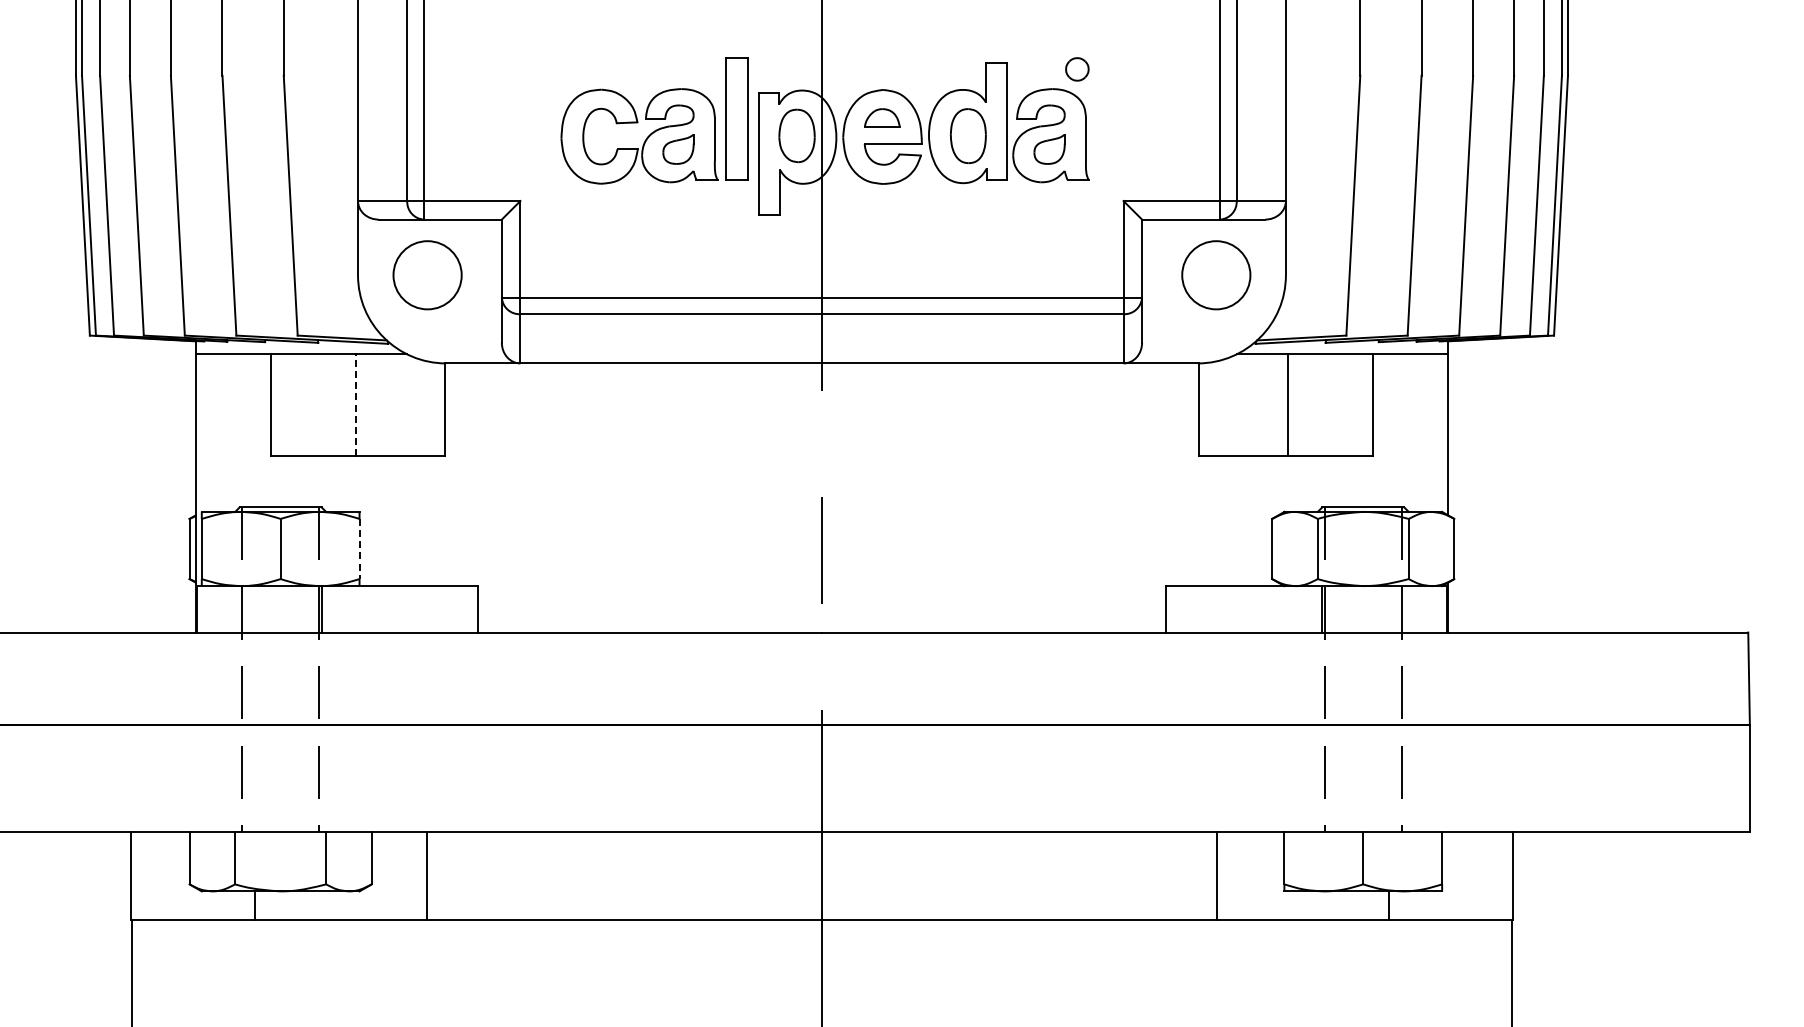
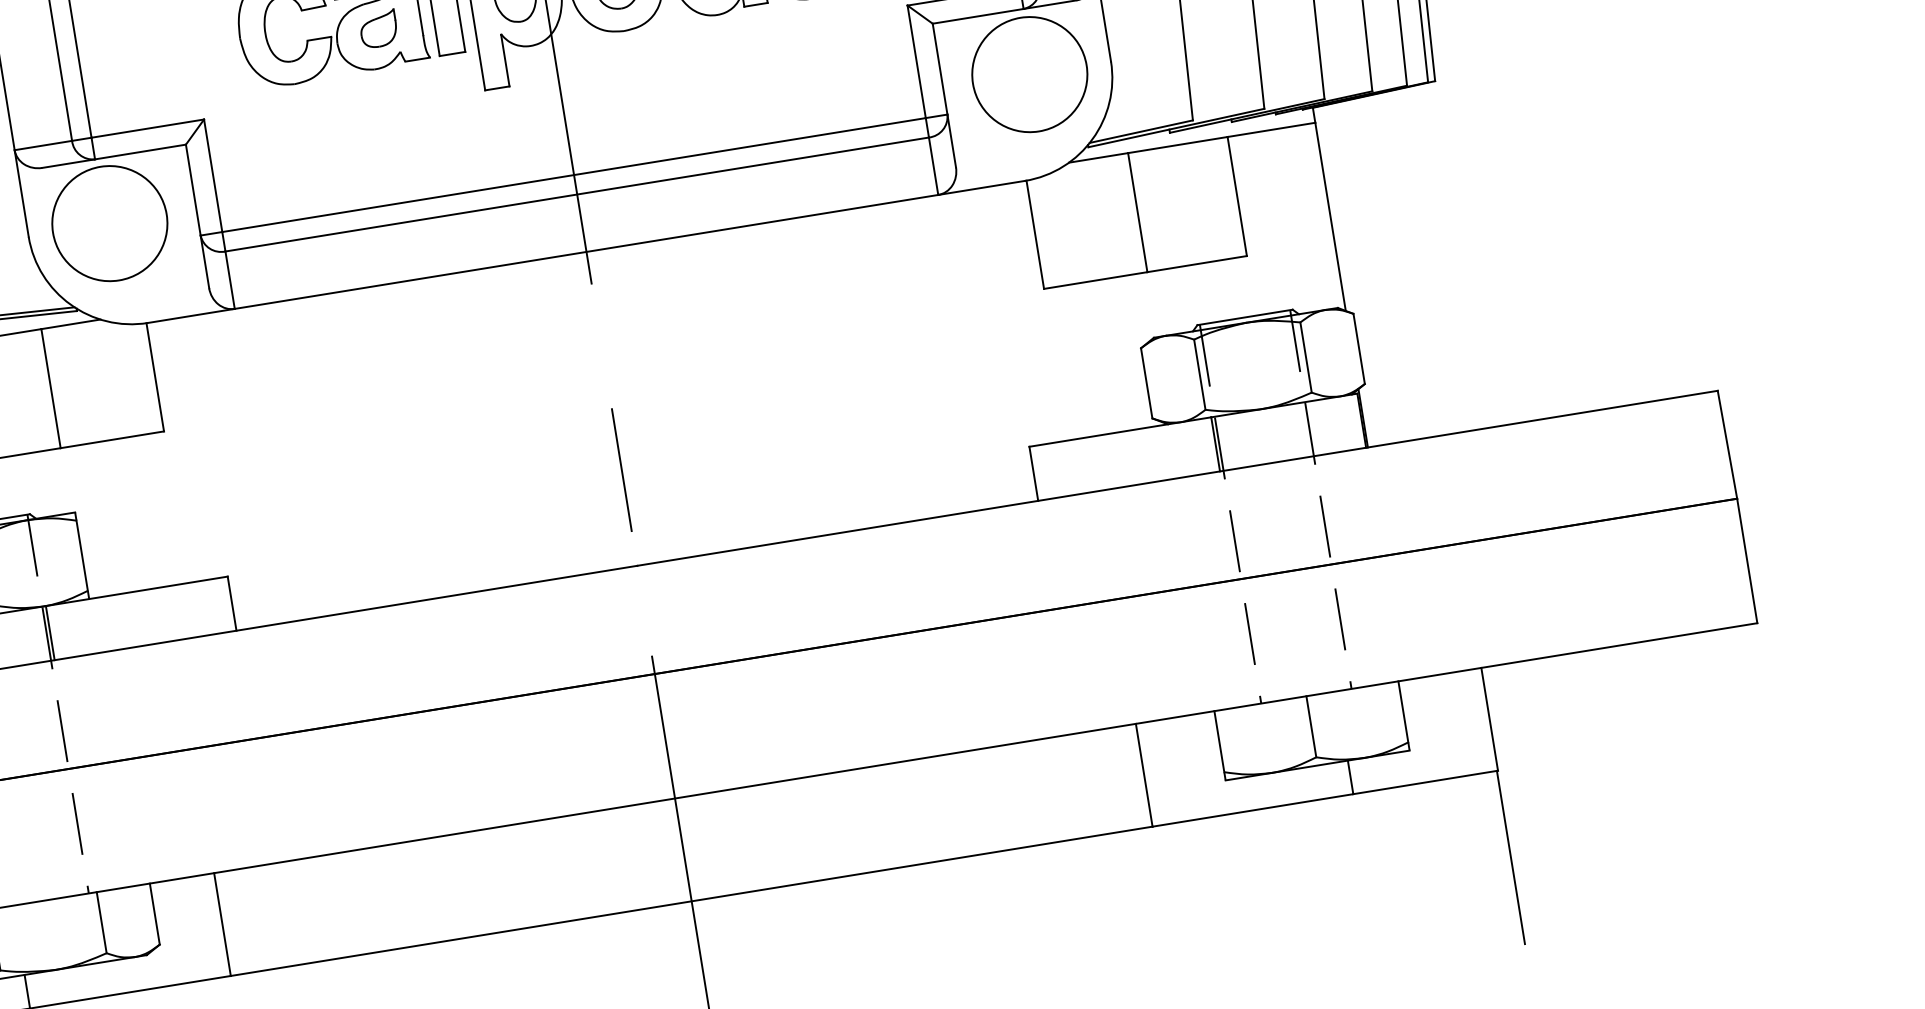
circle: (427, 275) -> (109, 223), size x1.43
circle: (1216, 275) -> (1030, 74), size x1.43
line: (356, 404) -> (51, 387), dashed -> solid
line: (359, 549) -> (82, 556), dashed -> solid

